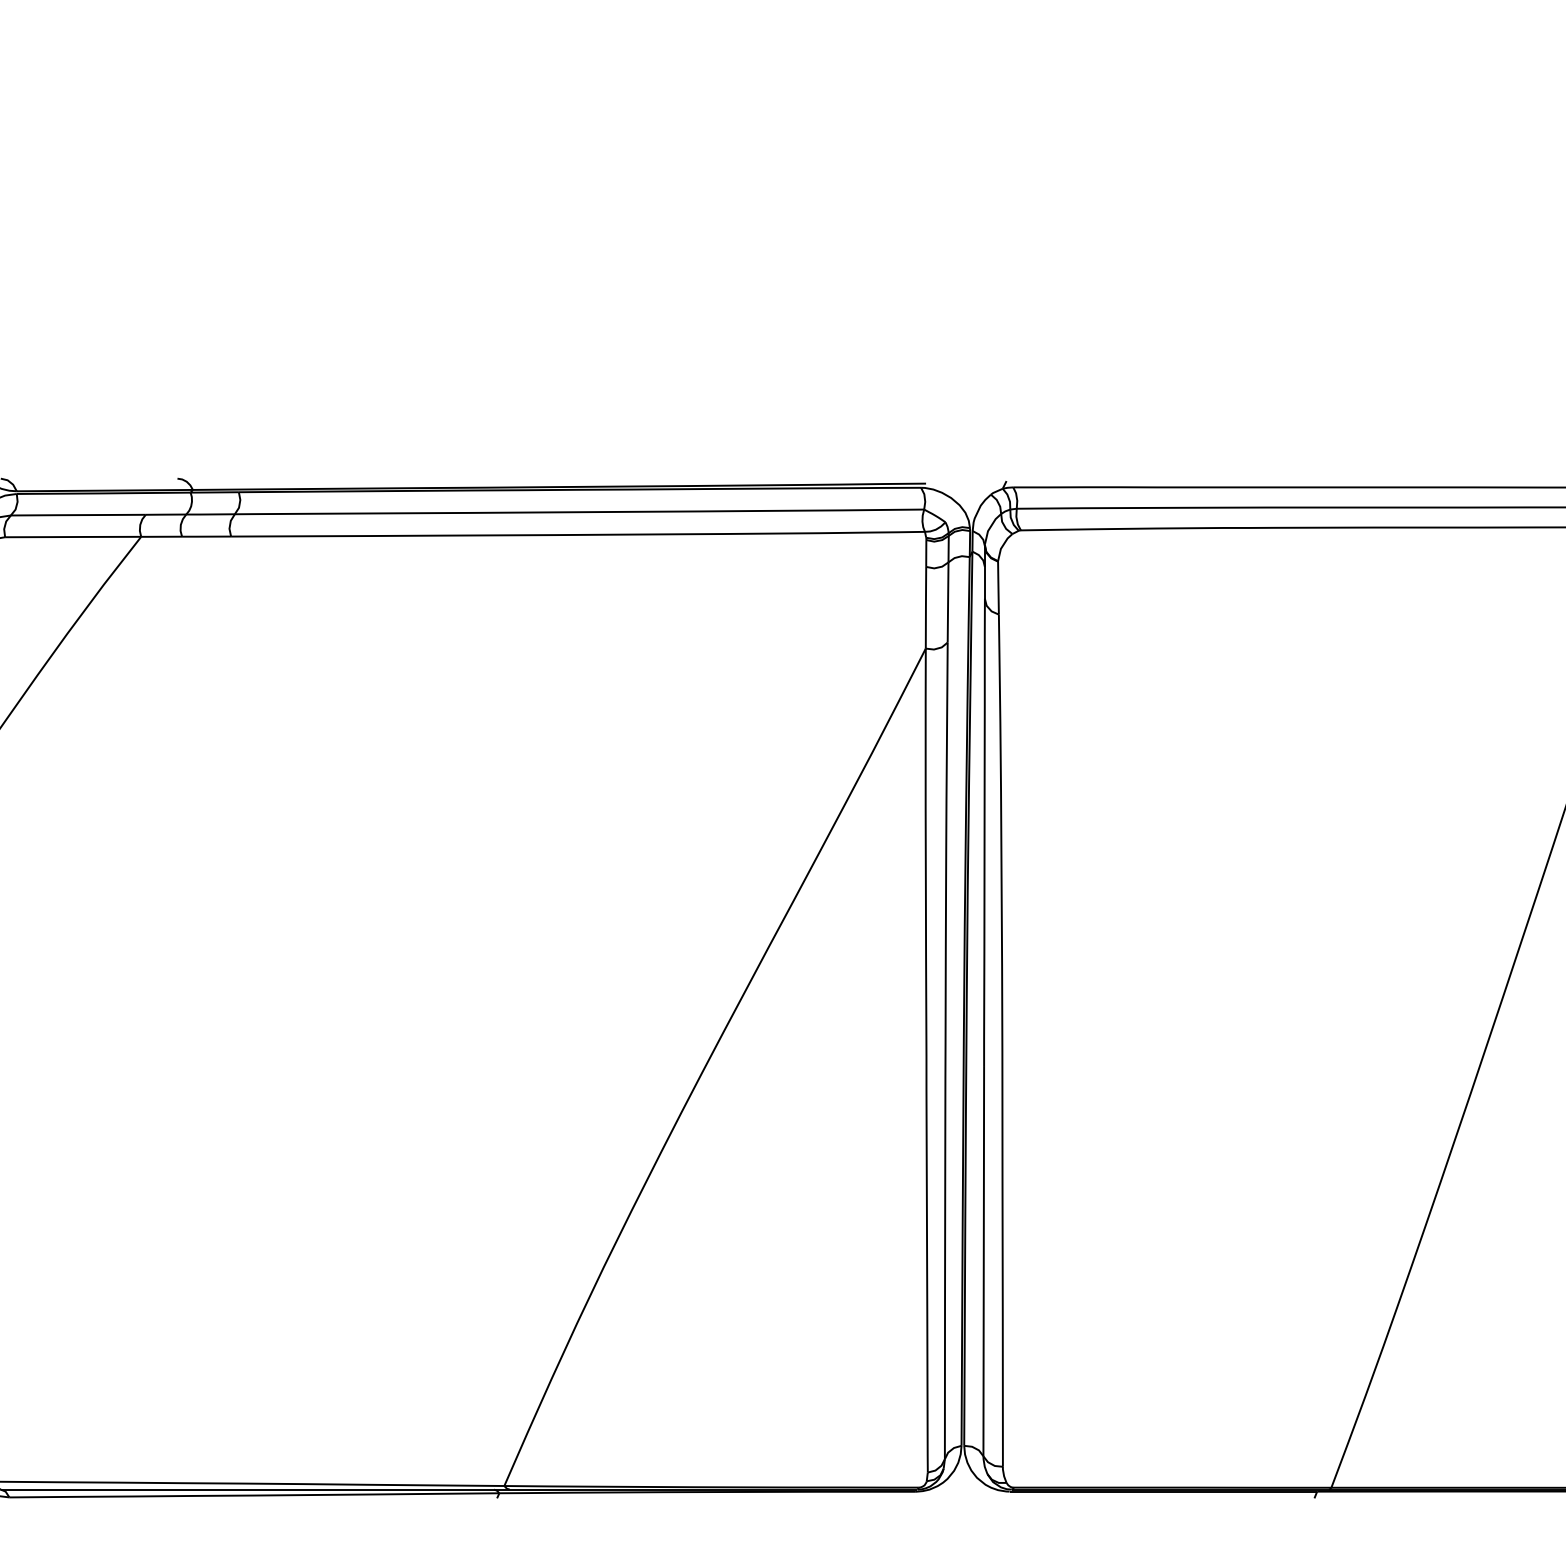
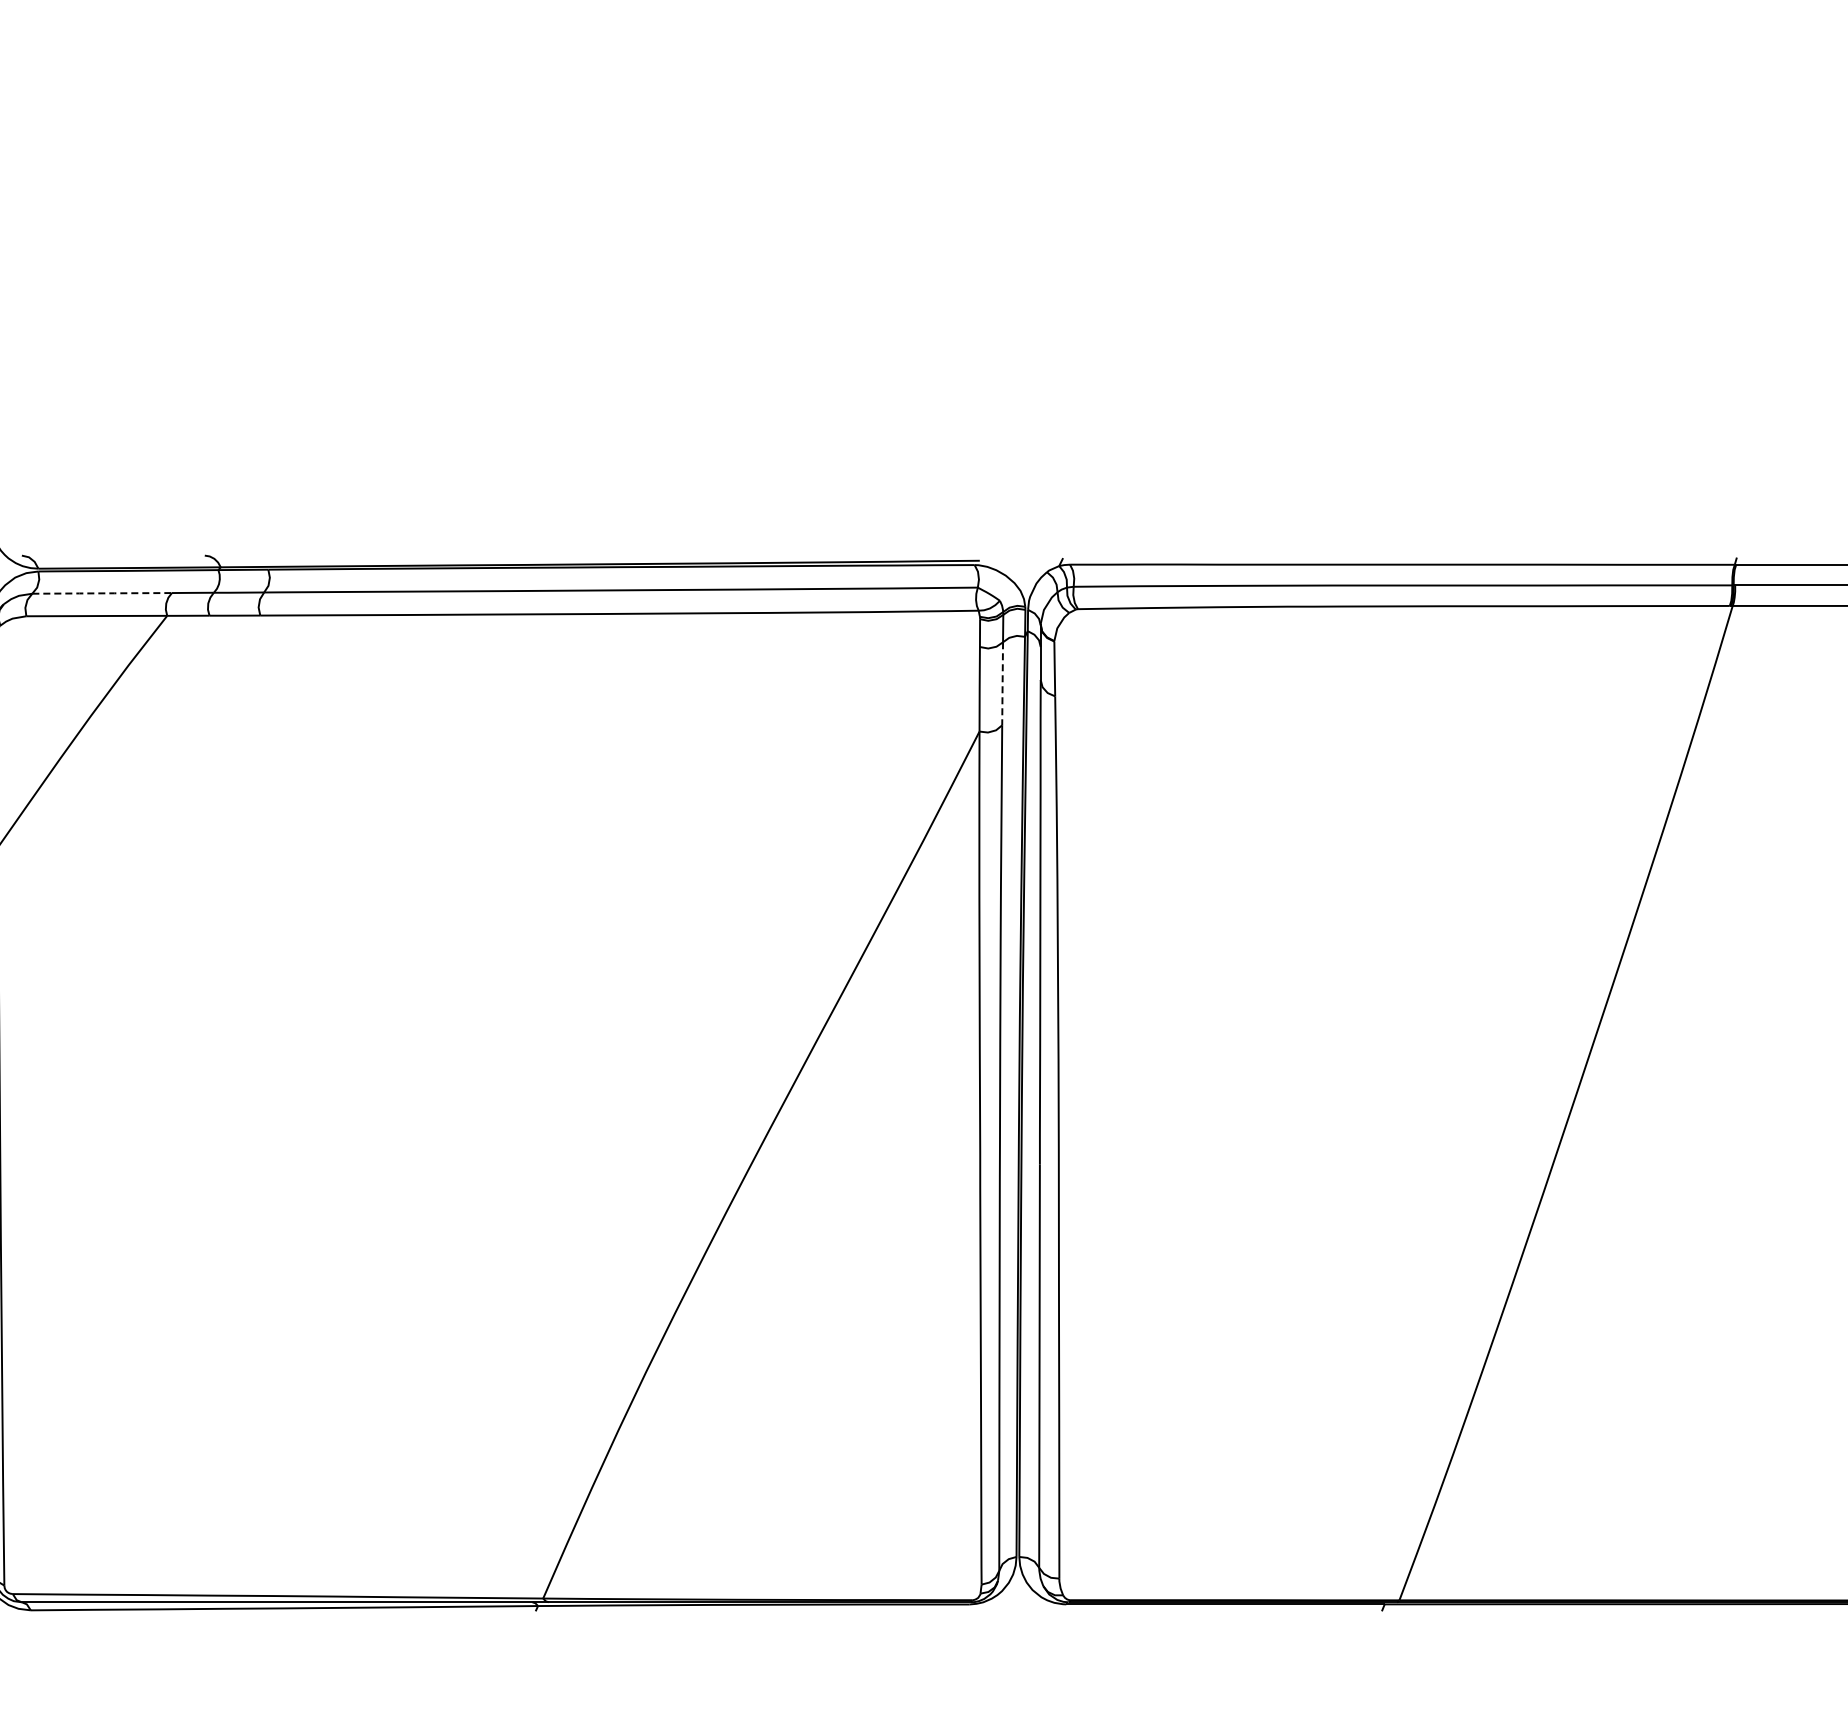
line: (78, 515) -> (102, 593), solid -> dashed
line: (947, 602) -> (1002, 683), solid -> dashed

